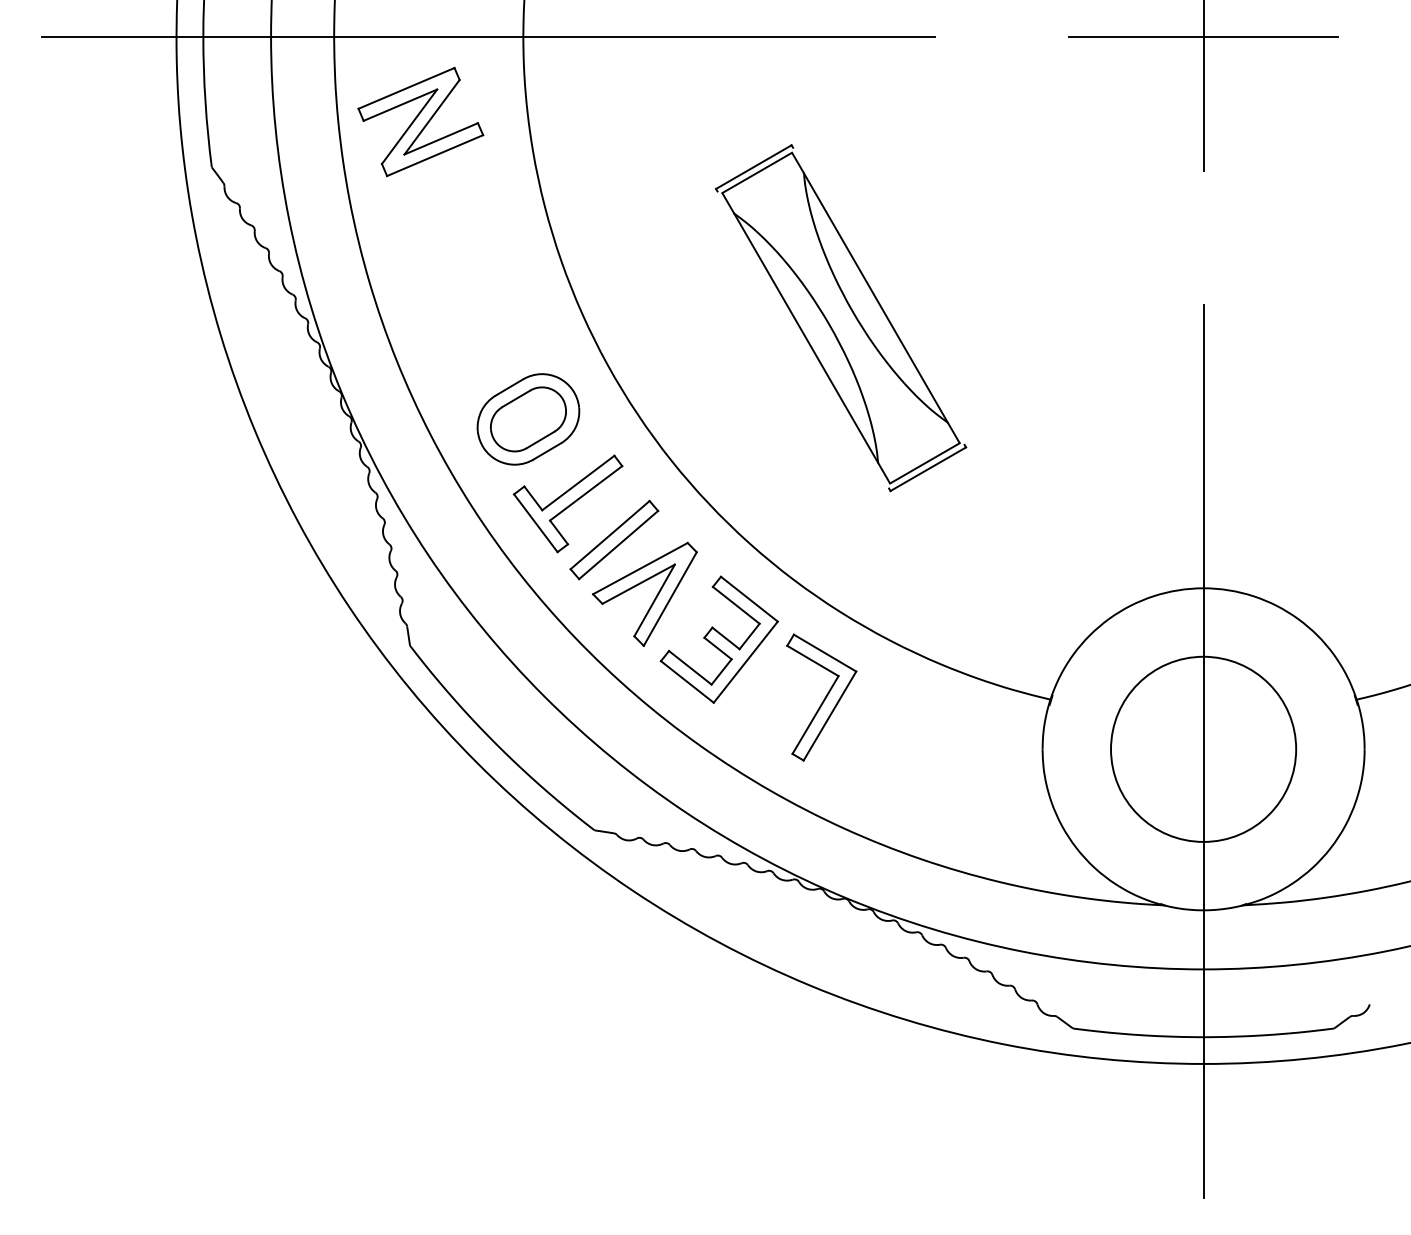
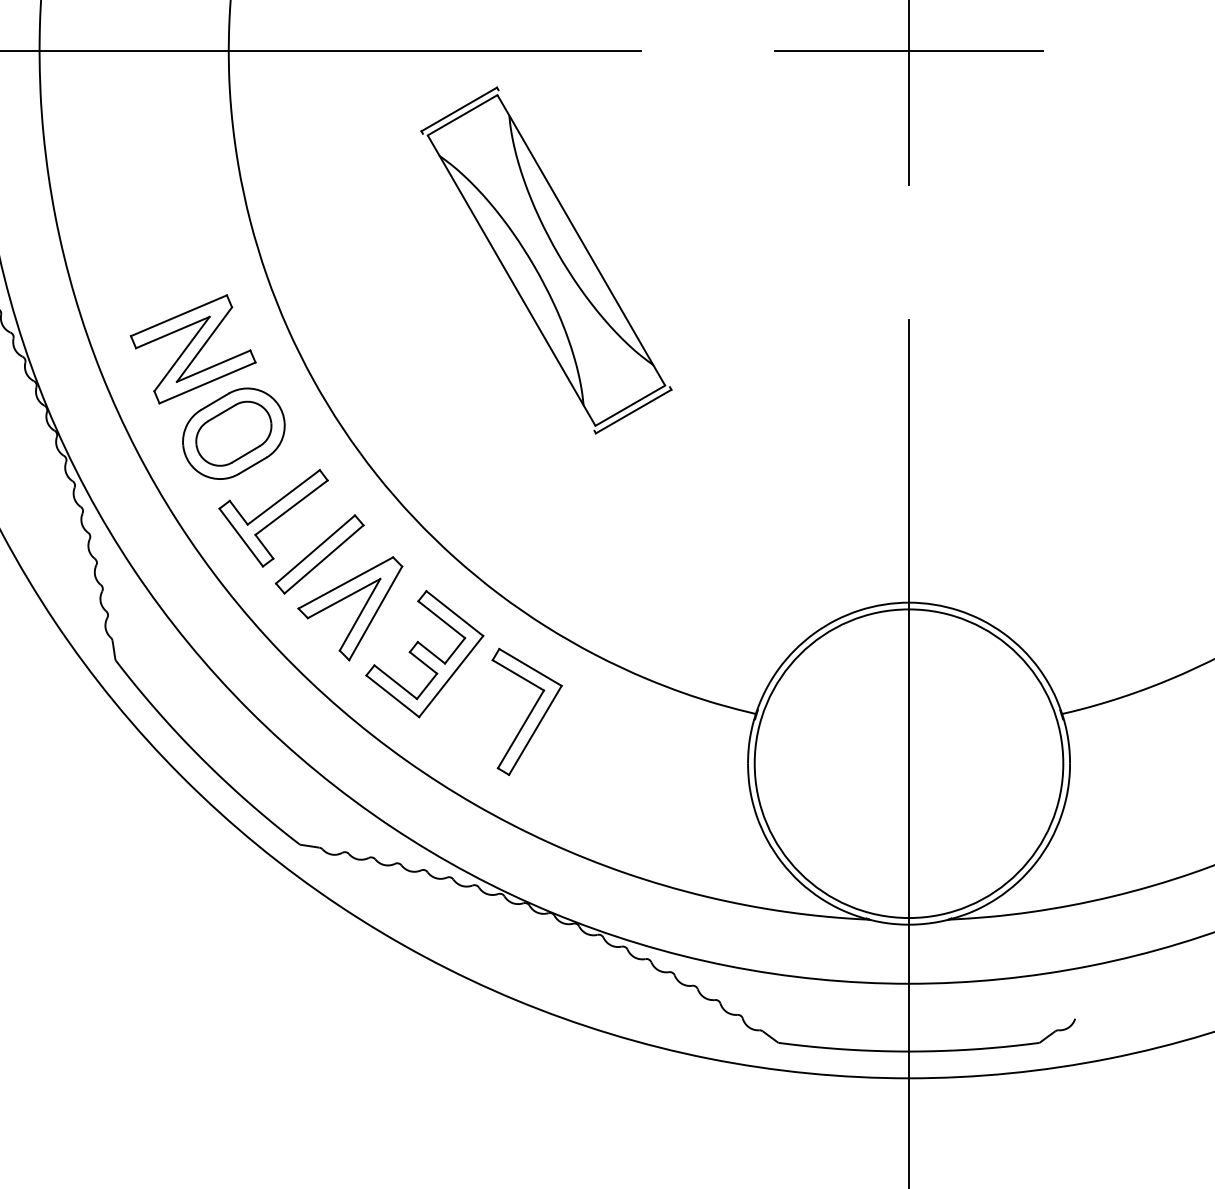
part: (420, 121) -> (192, 348), moved
part: (841, 318) -> (546, 260), moved
circle: (1203, 749) -> (908, 763), size x1.67

